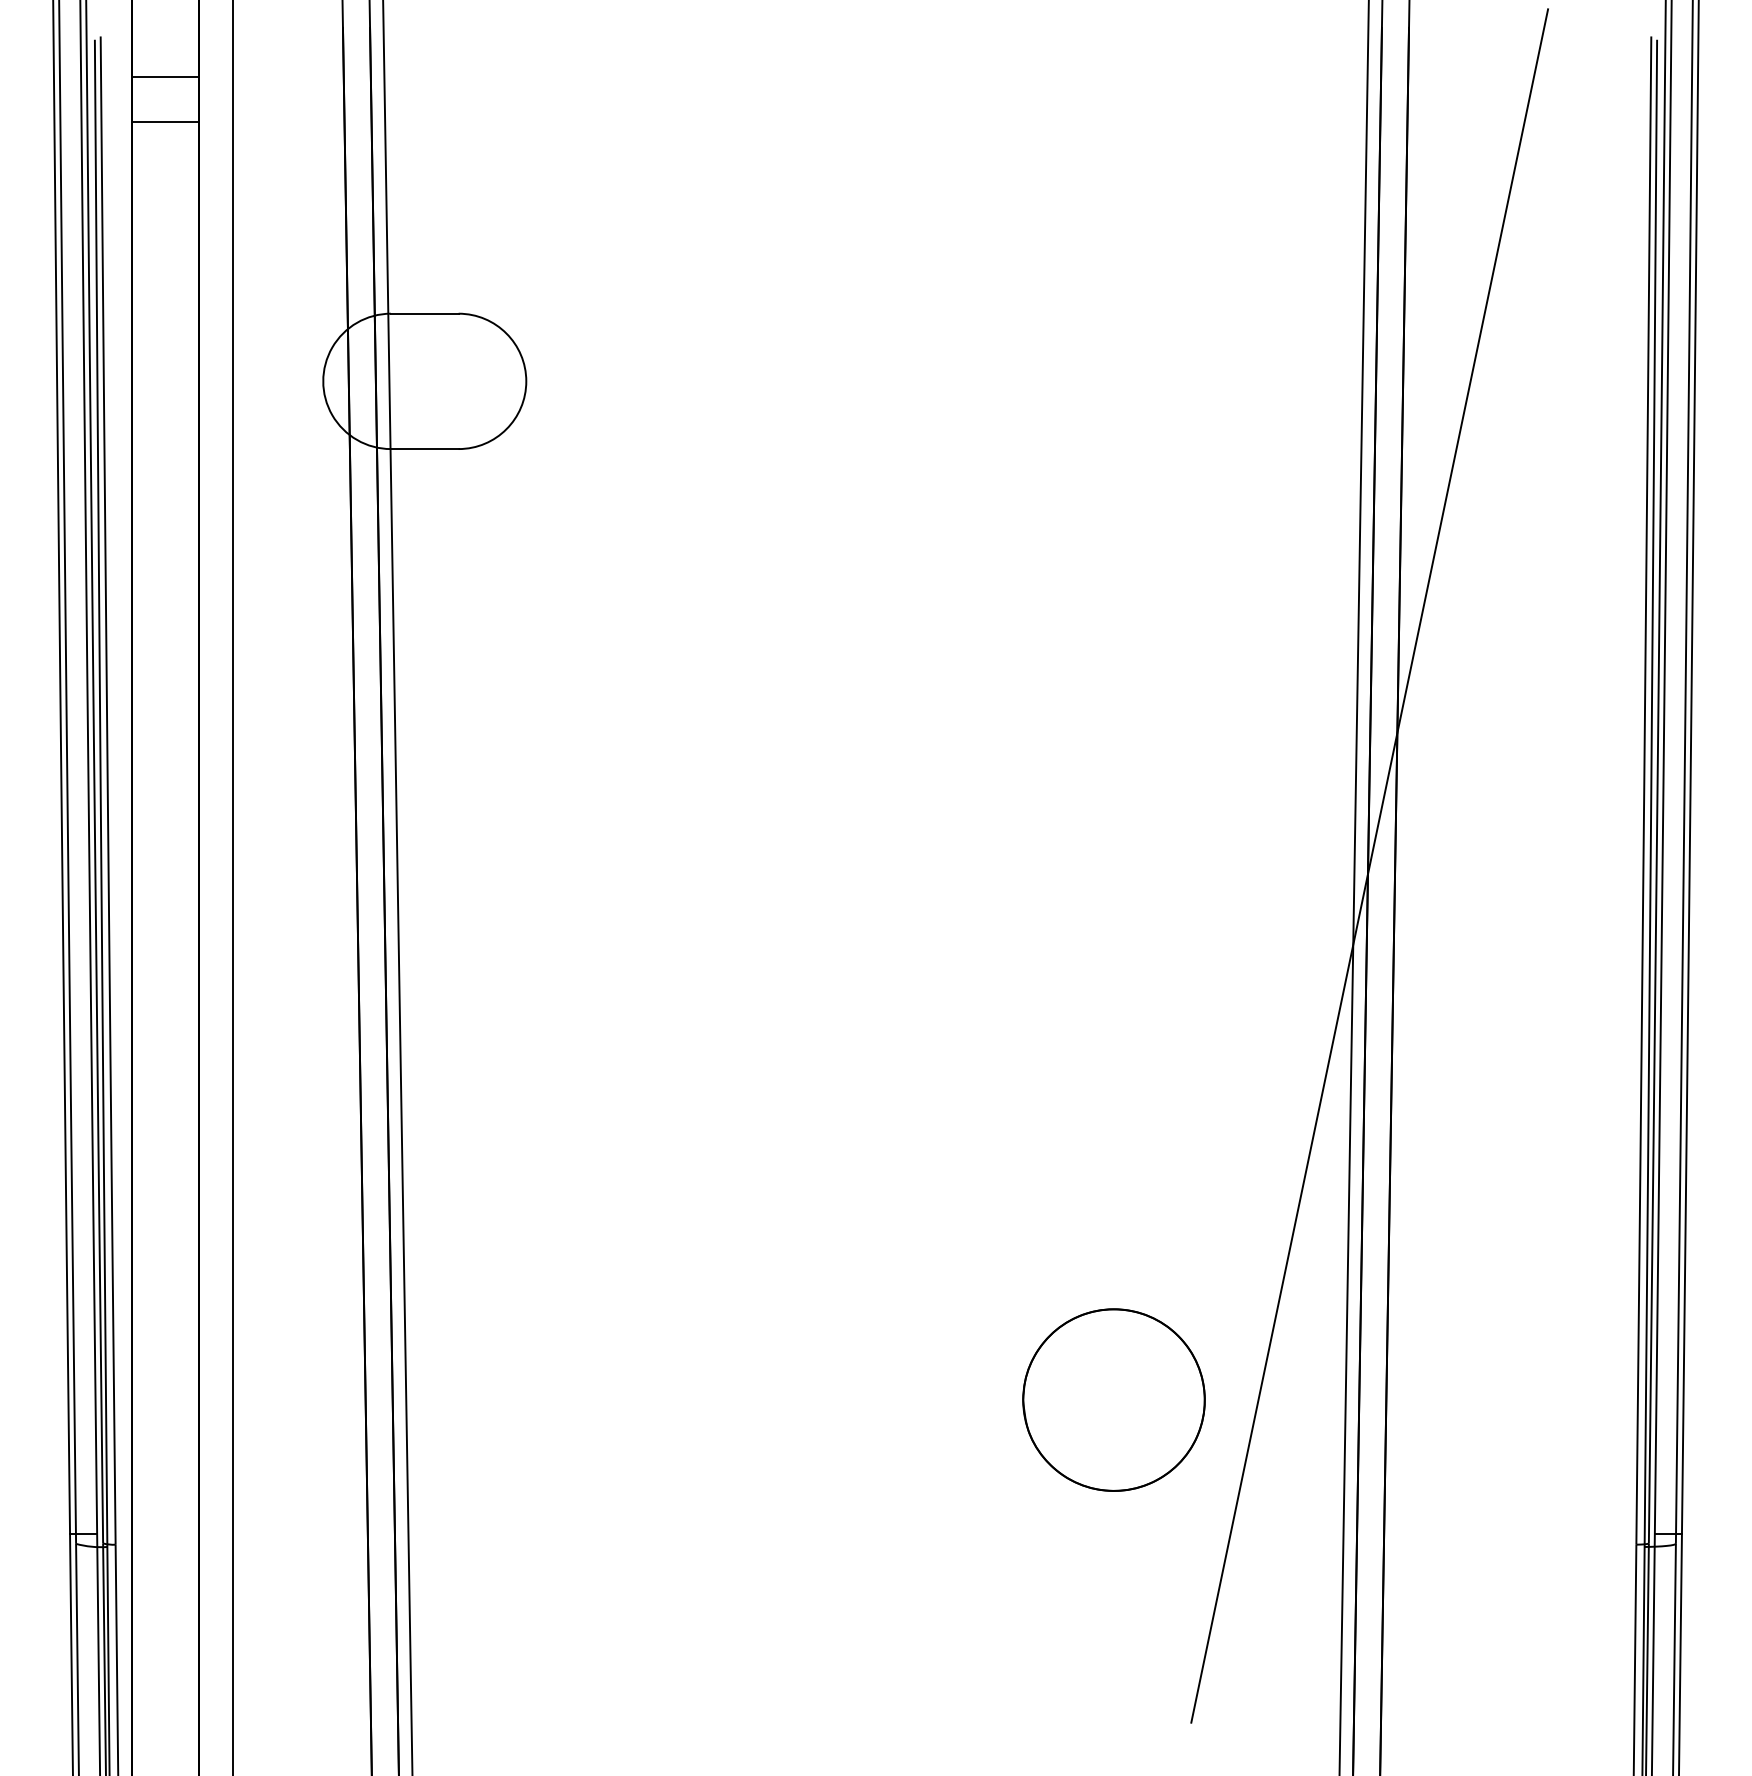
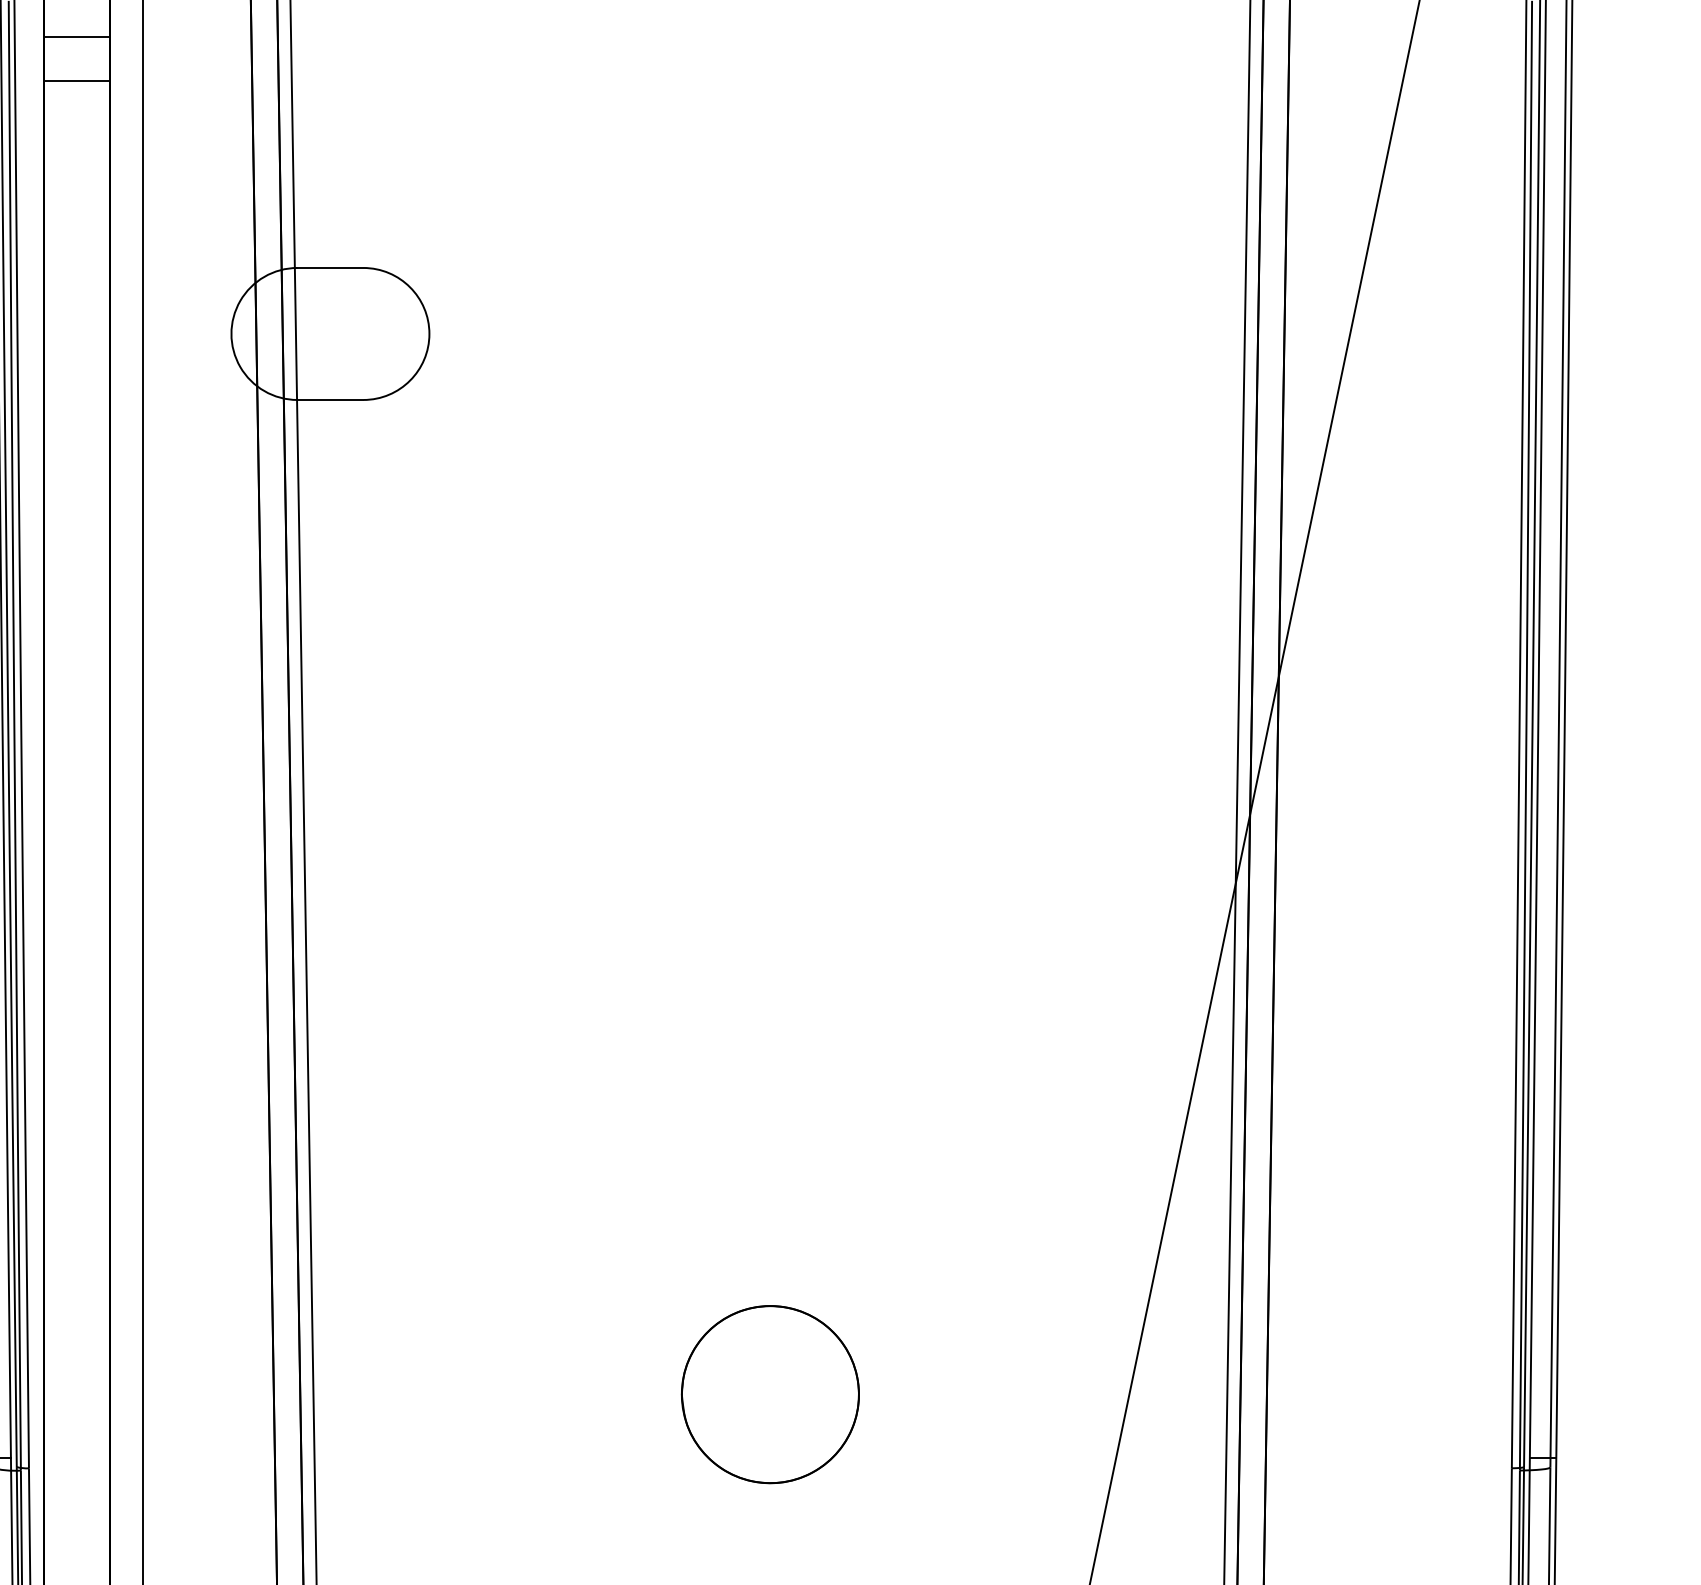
circle: (1113, 1399) -> (769, 1394), moved

